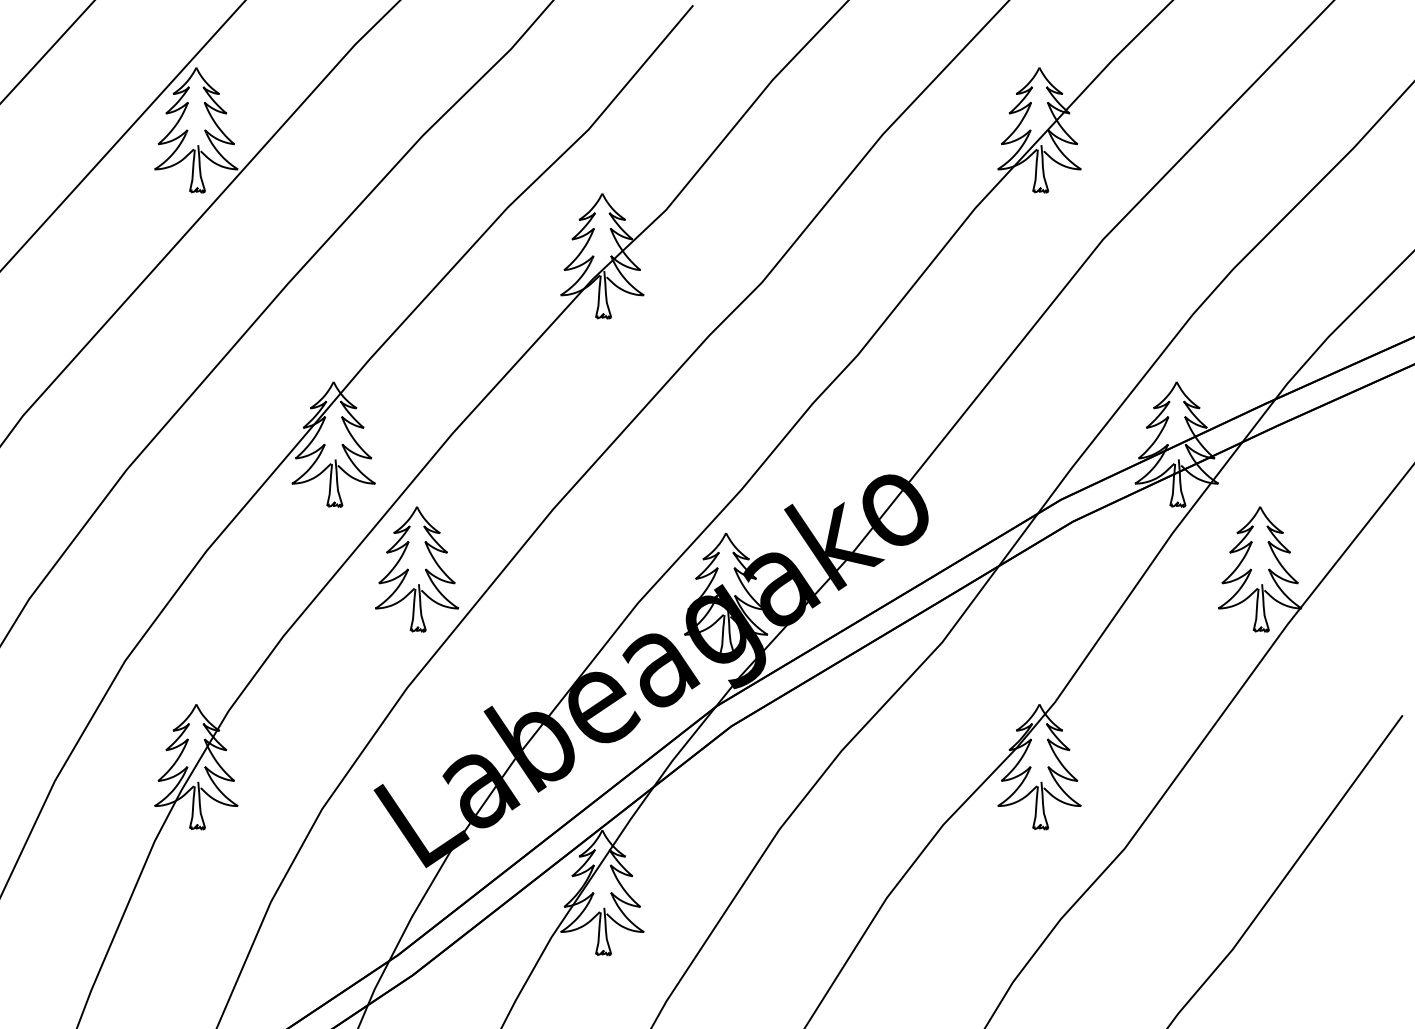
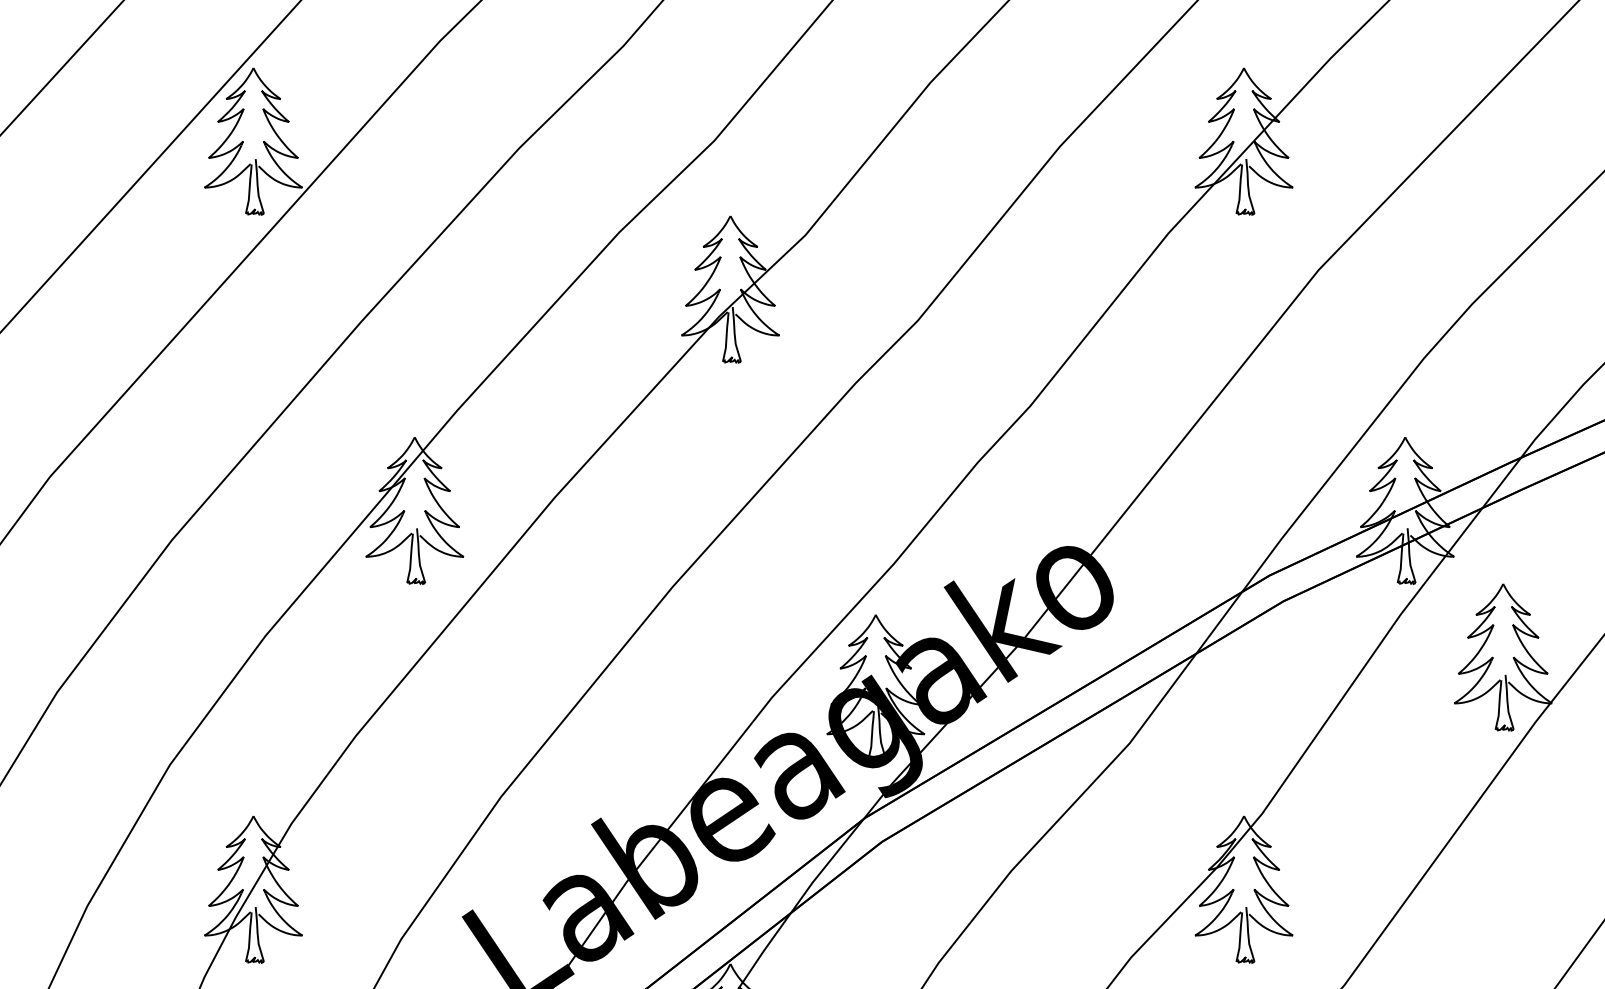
part: (416, 569) -> (512, 657), removed

